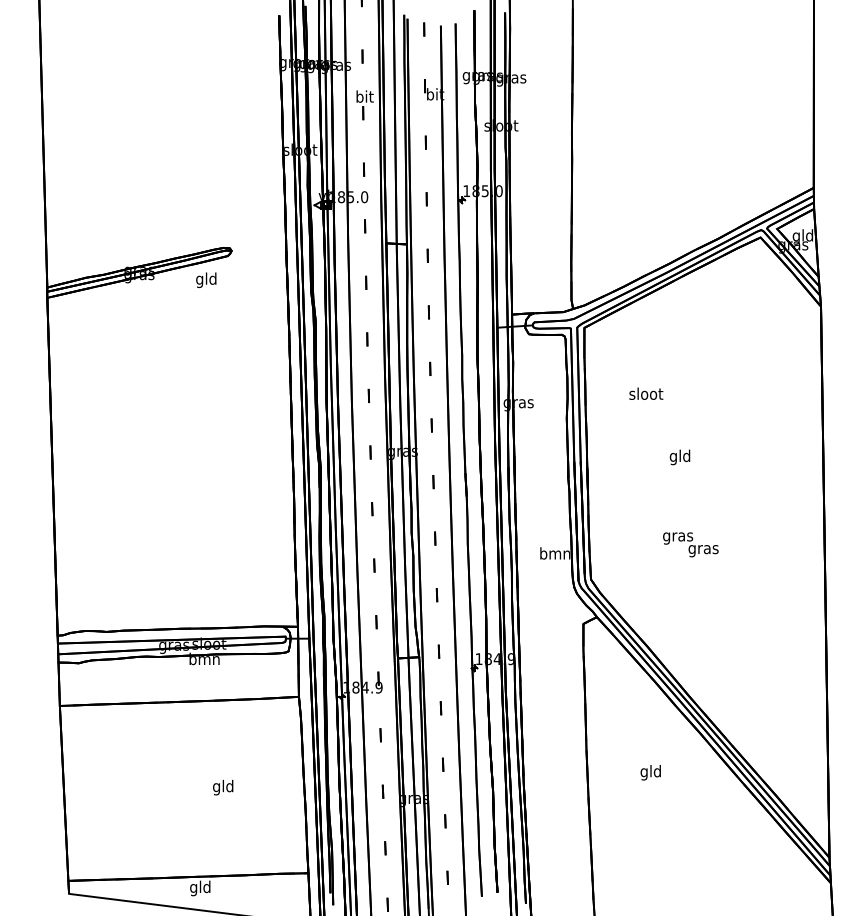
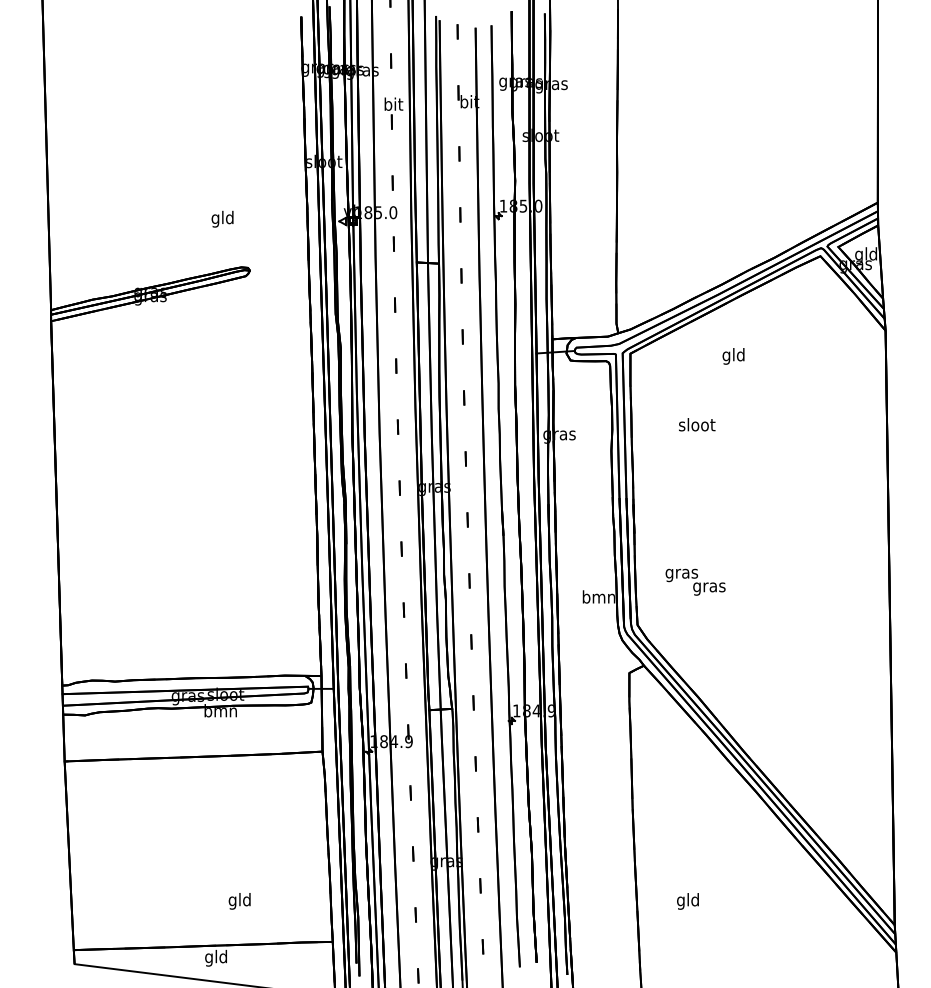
text: (206, 279) -> (222, 218), moved
text: (679, 457) -> (732, 356), moved
text: (690, 544) -> (695, 581), moved
text: (650, 772) -> (687, 901), moved
text: (223, 787) -> (240, 901), moved

